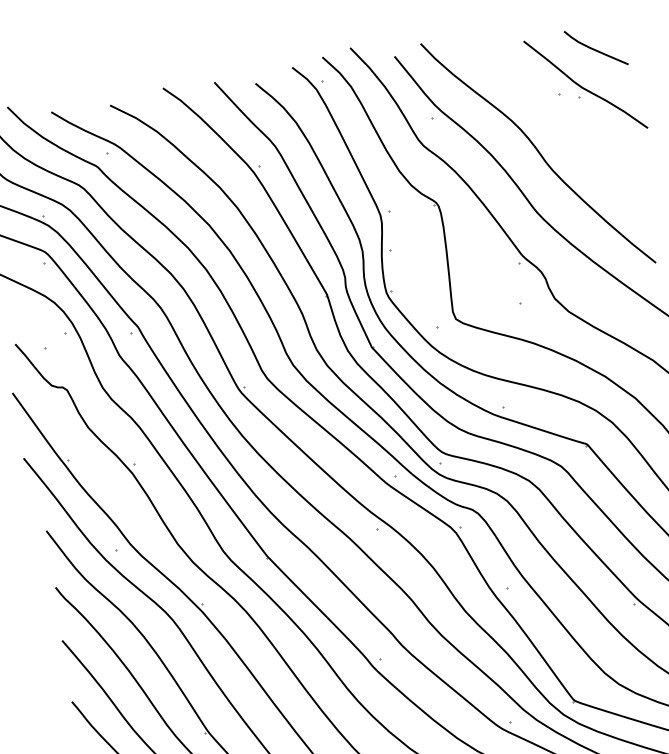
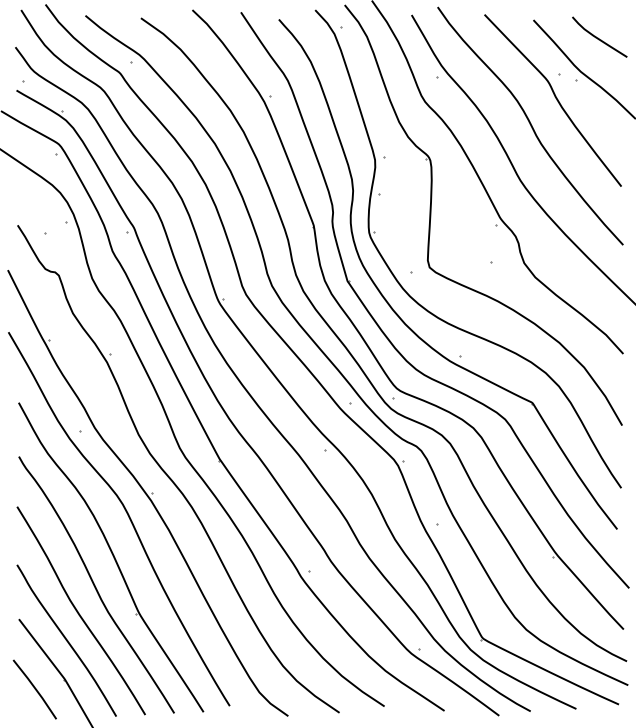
curve: (560, 120) -> (555, 98), added

